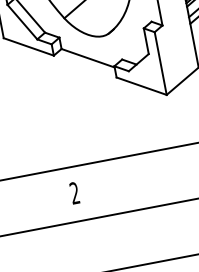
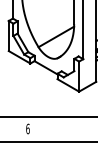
text: (73, 192) -> (27, 128), 2 -> 6

